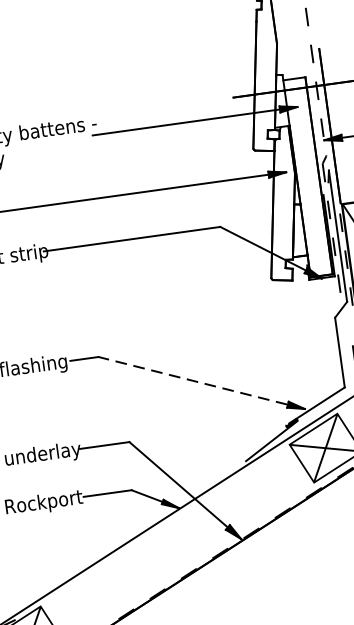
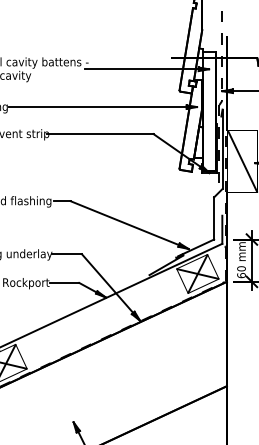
line: (201, 383) -> (129, 225), dashed -> solid

